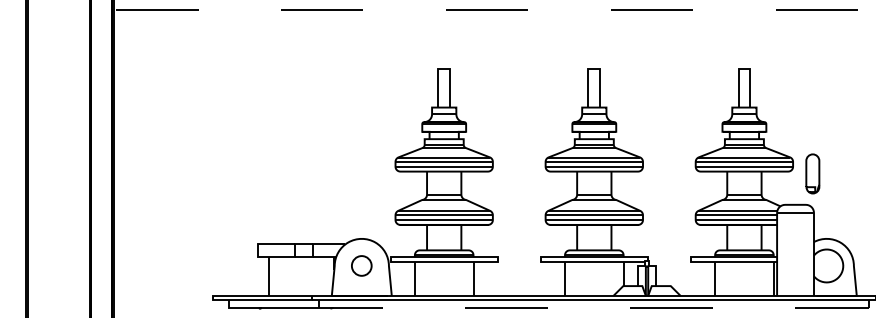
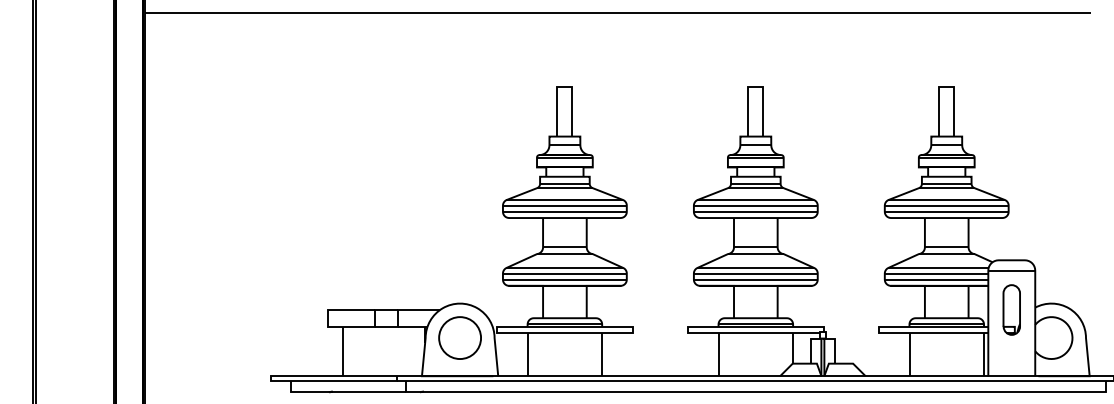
line: (485, 10) -> (617, 13), dashed -> solid
part: (812, 173) -> (1011, 309), moved
circle: (361, 265) -> (459, 337), size x1.67
line: (594, 307) -> (755, 391), dashed -> solid

